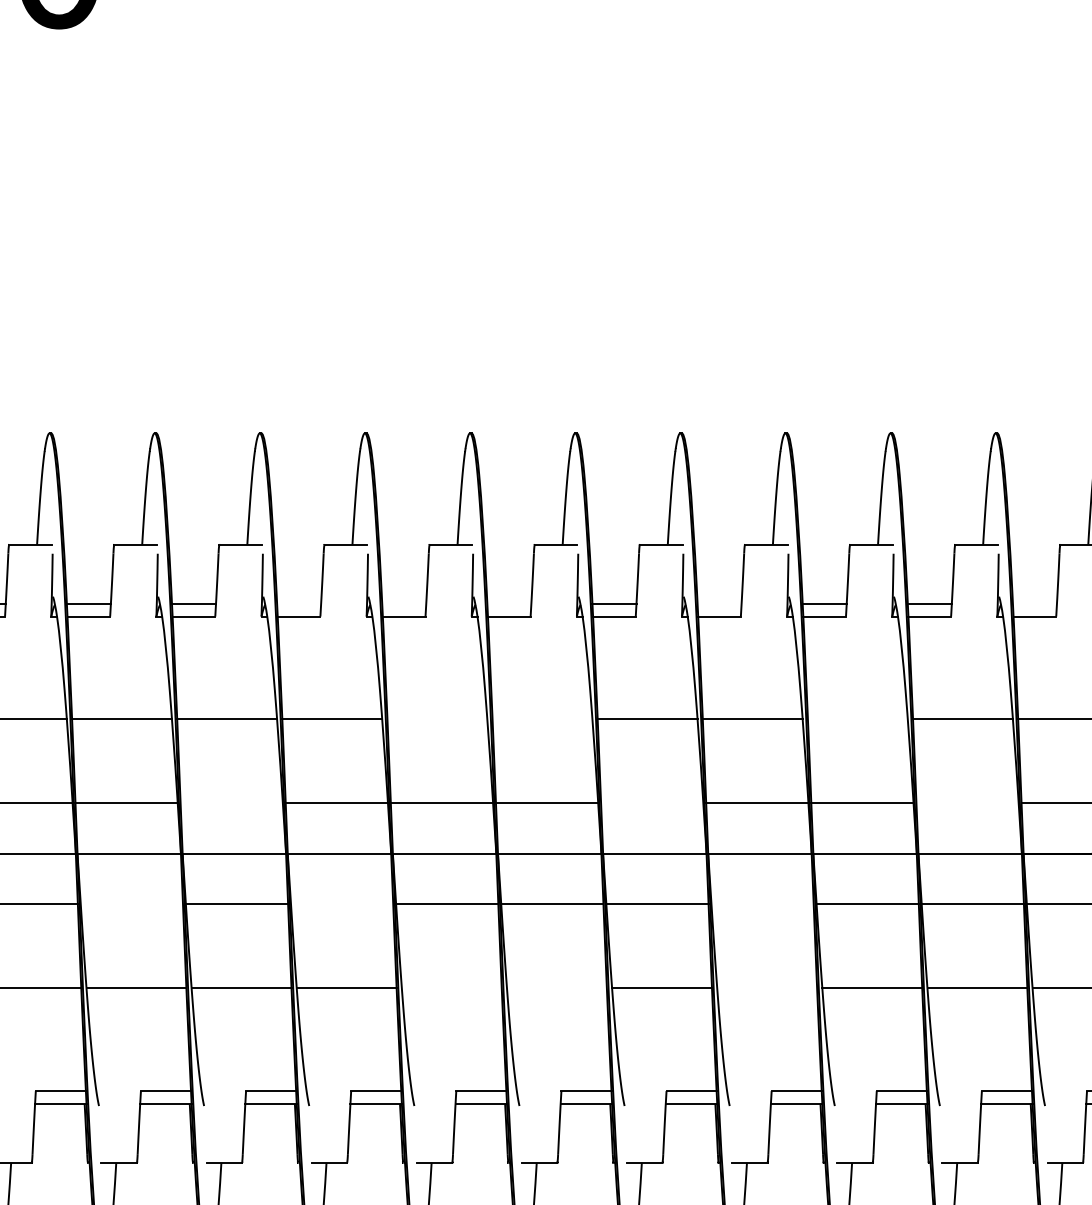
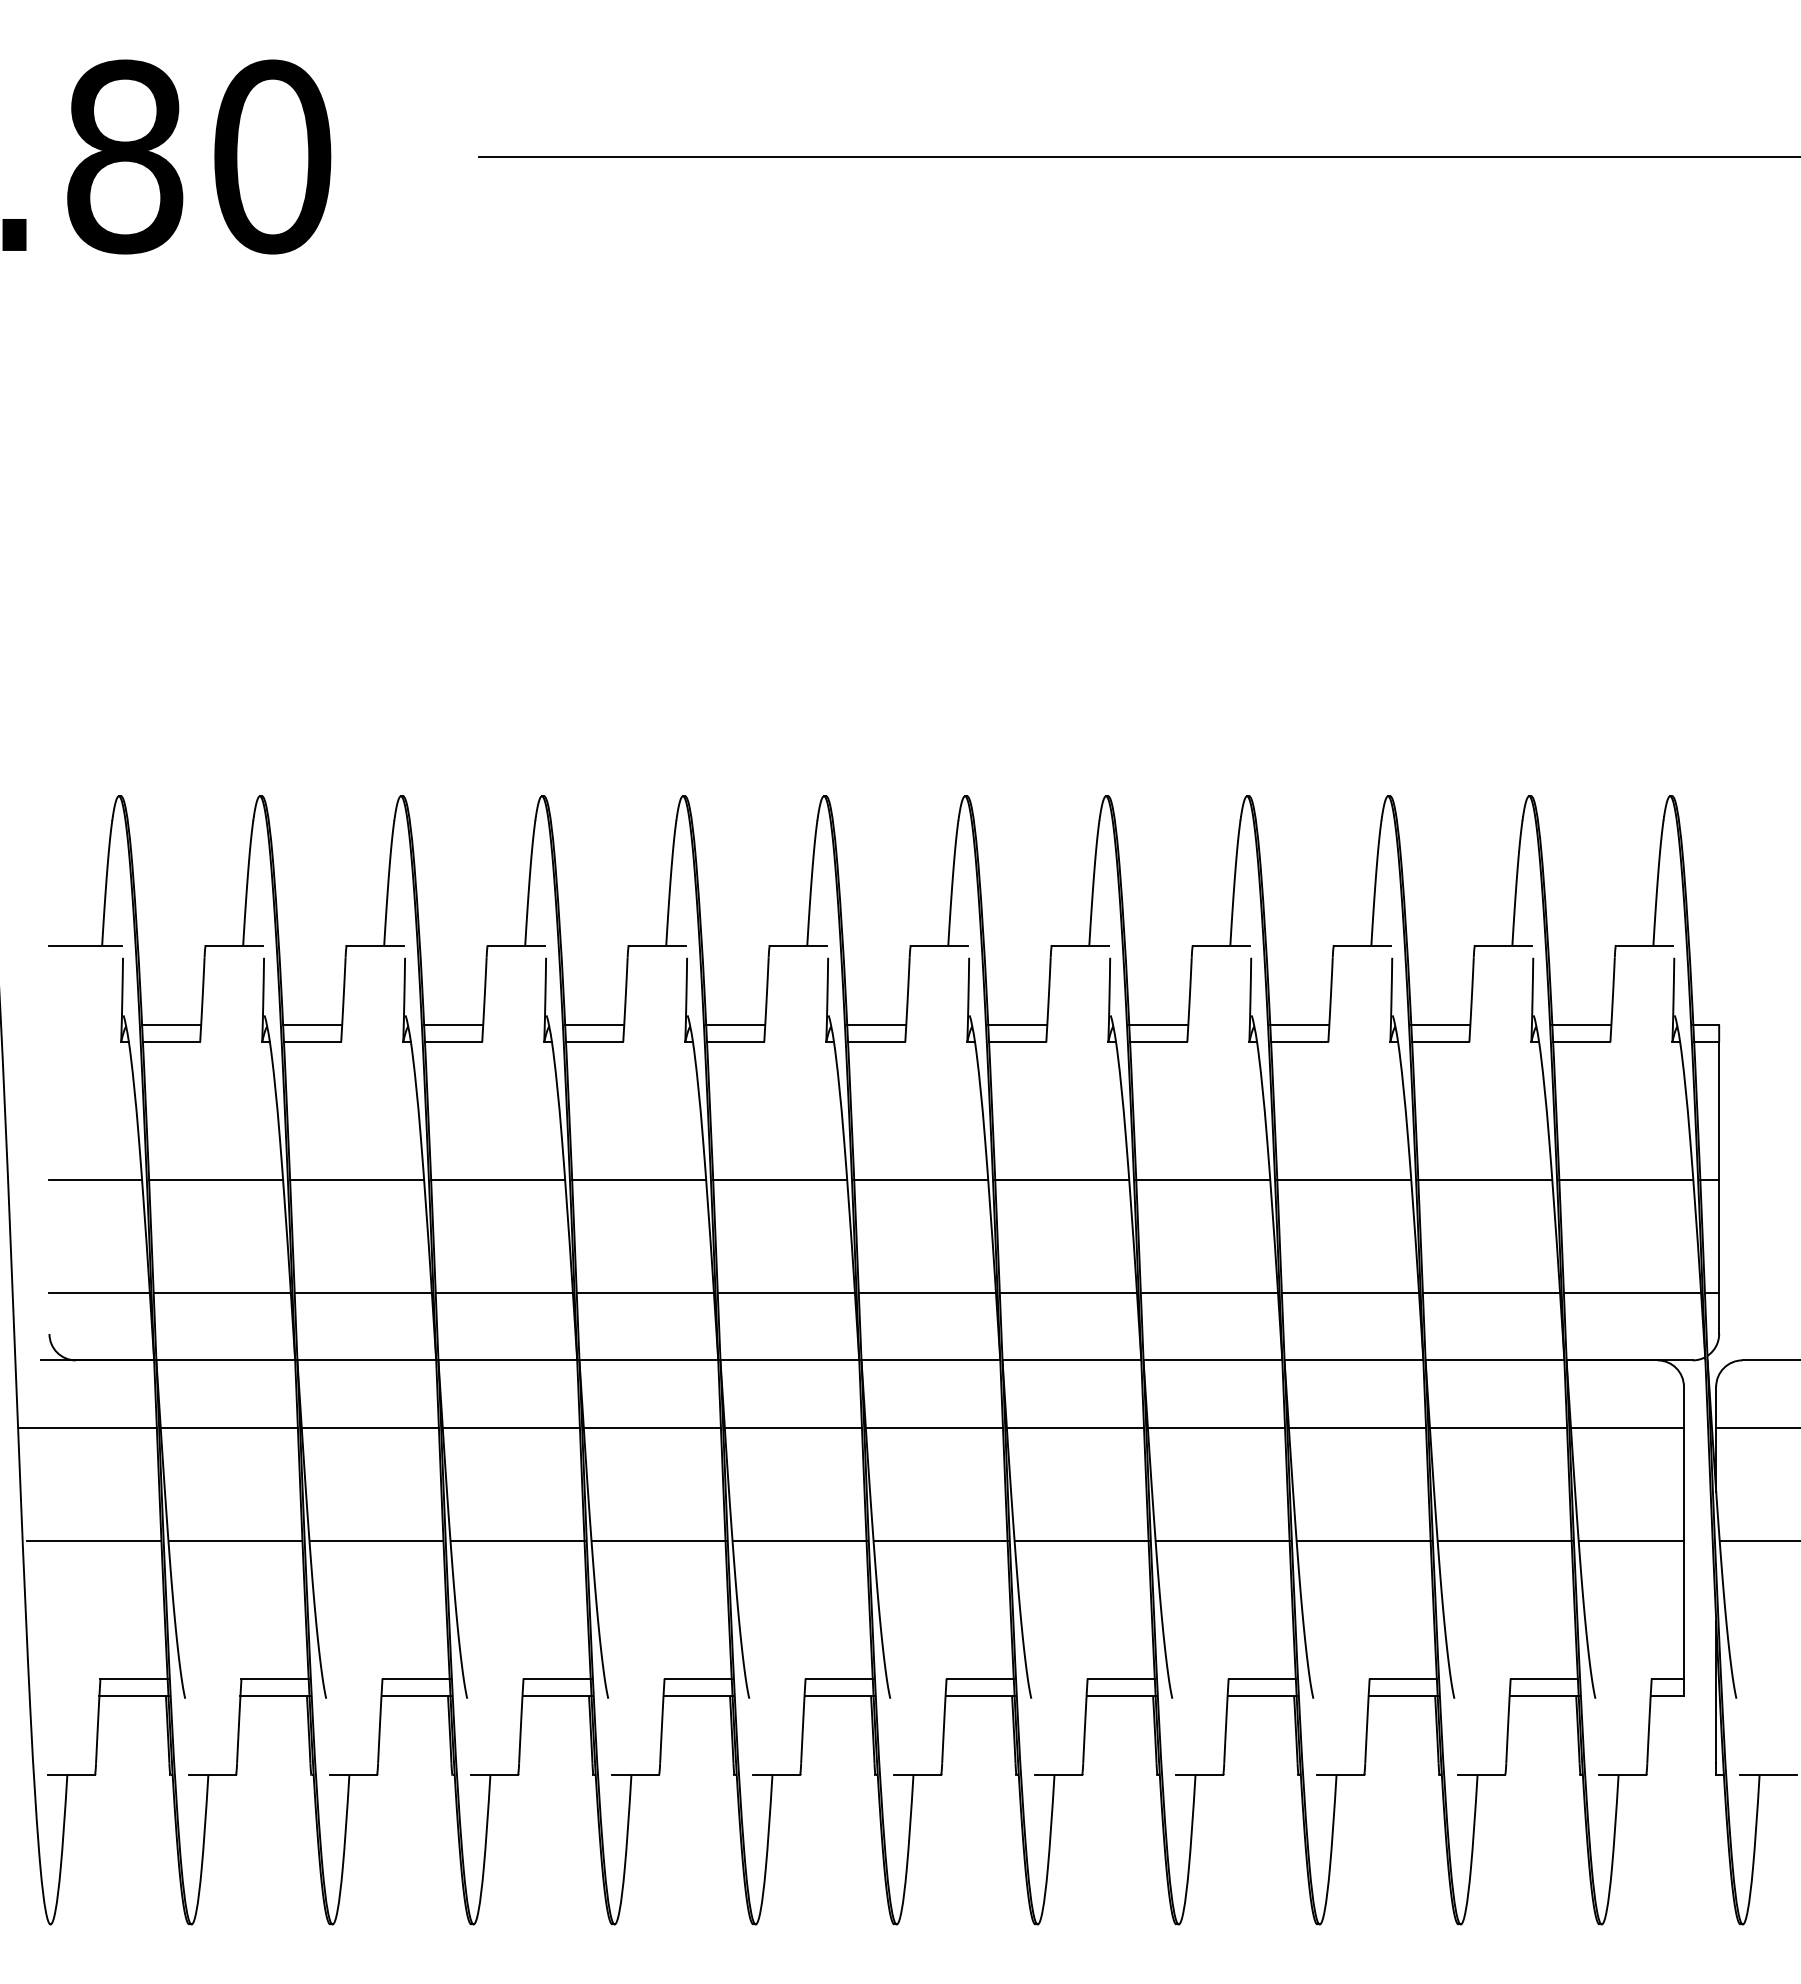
line: (298, 603) -> (594, 1024), added
line: (404, 603) -> (735, 1024), added
line: (509, 603) -> (876, 1024), added
line: (719, 603) -> (1158, 1024), added
line: (1034, 603) -> (1581, 1024), added
line: (437, 718) -> (780, 1179), added
line: (542, 718) -> (921, 1179), added
line: (858, 718) -> (1344, 1179), added
line: (231, 803) -> (503, 1292), added
line: (651, 803) -> (1067, 1292), added
line: (967, 803) -> (1491, 1292), added
line: (131, 904) -> (369, 1428), added
line: (341, 904) -> (651, 1428), added
line: (762, 904) -> (1216, 1428), added
line: (451, 988) -> (799, 1540), added
line: (556, 988) -> (940, 1540), added
line: (767, 988) -> (1222, 1540), added

